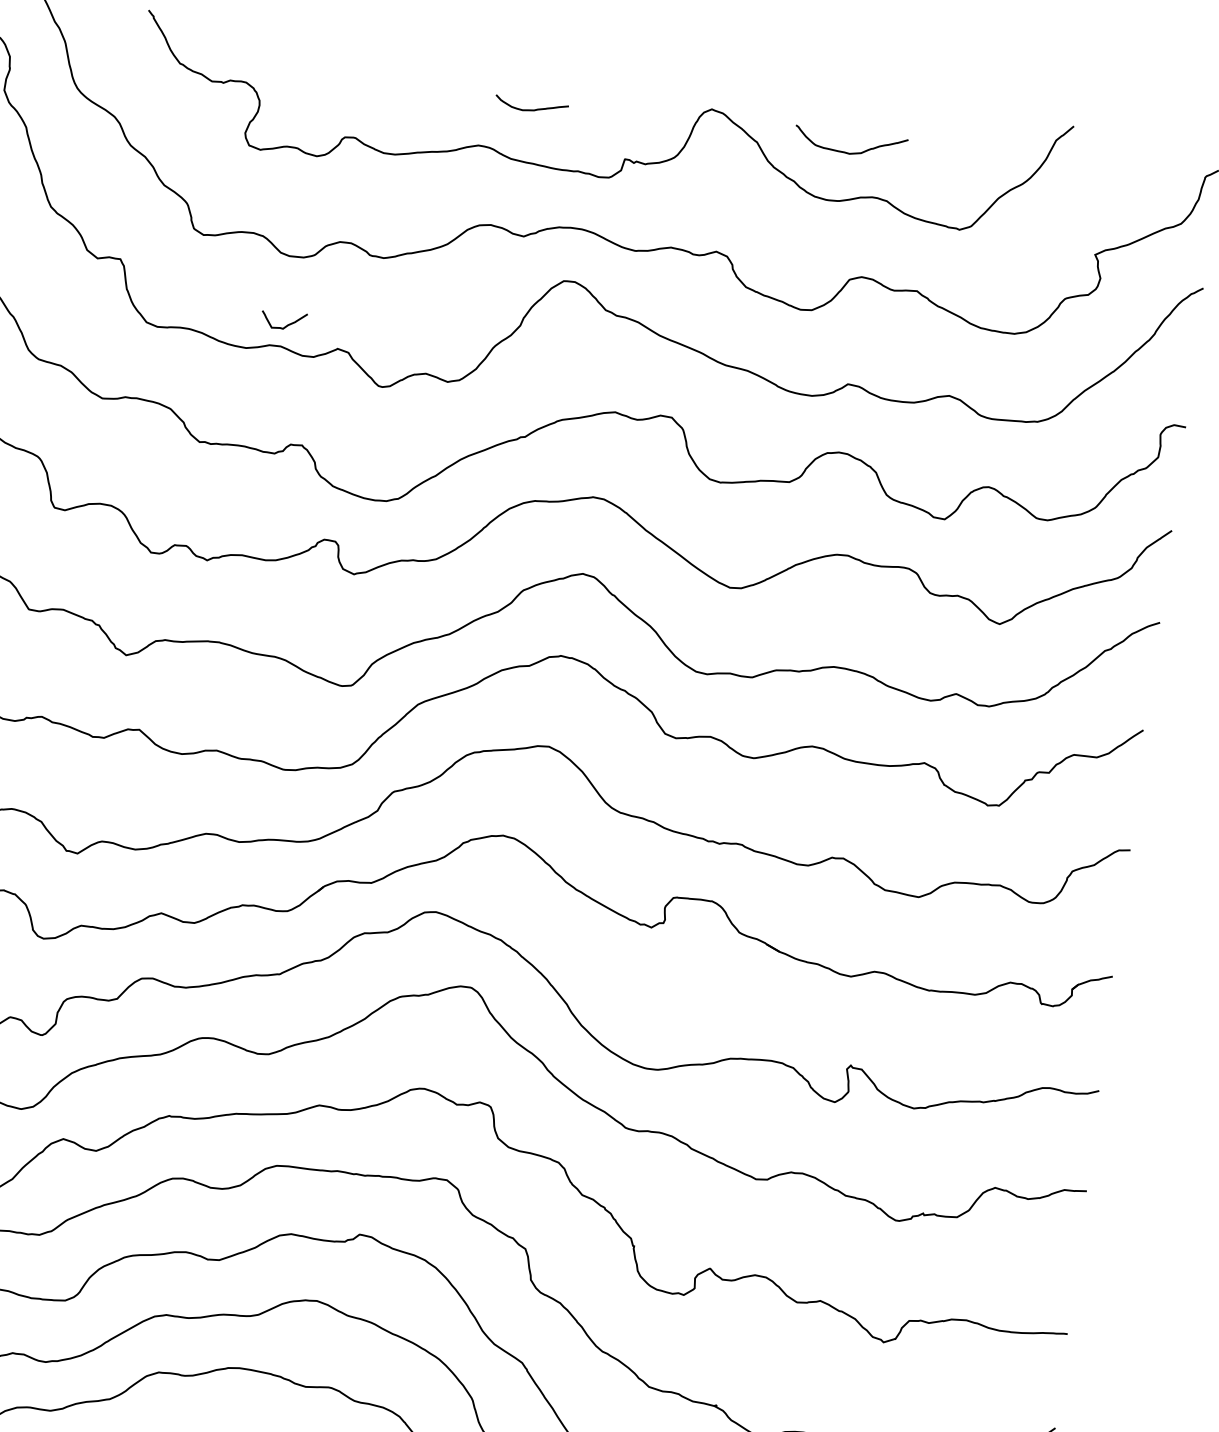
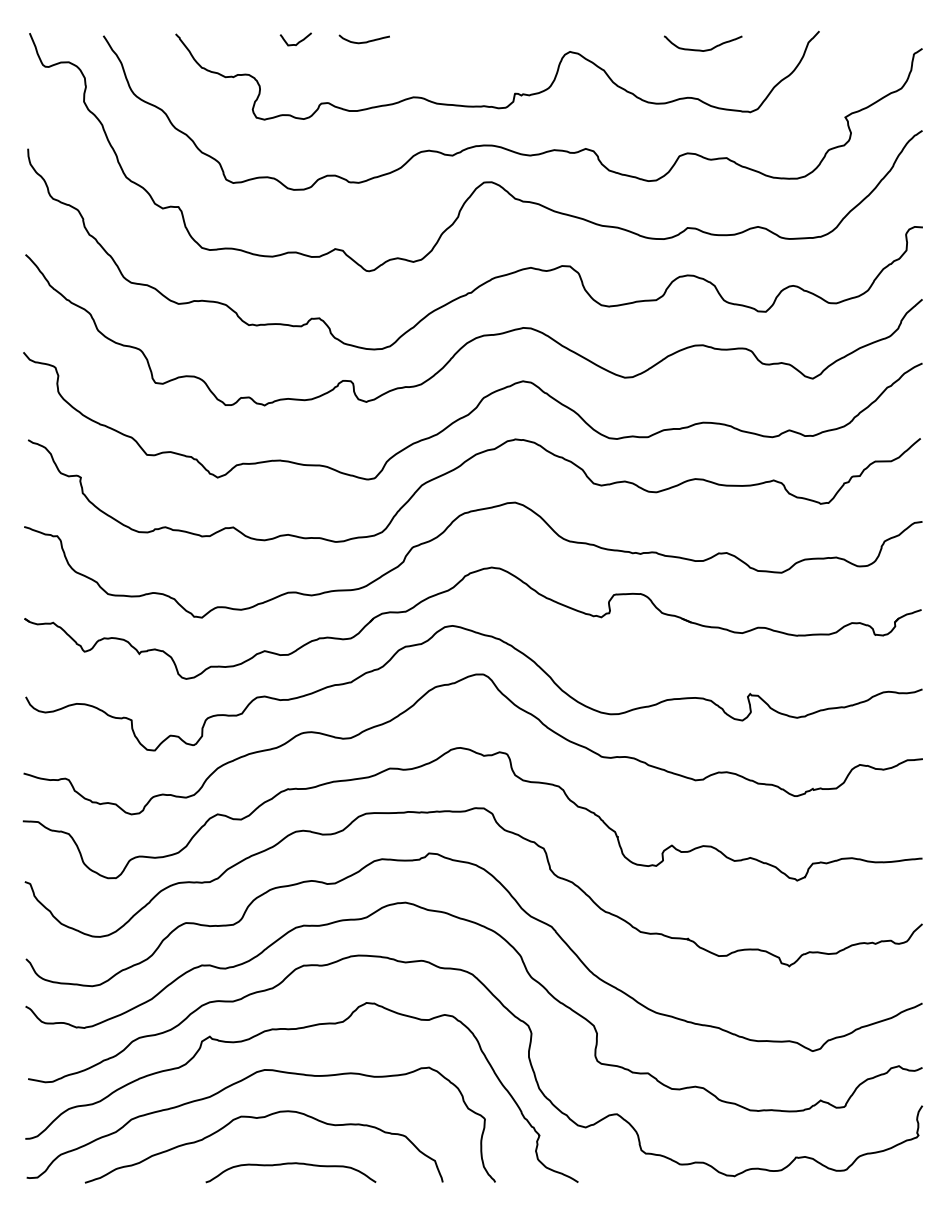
curve: (530, 108) -> (363, 41), moved
curve: (851, 151) -> (704, 49), moved
curve: (287, 323) -> (298, 41), moved

